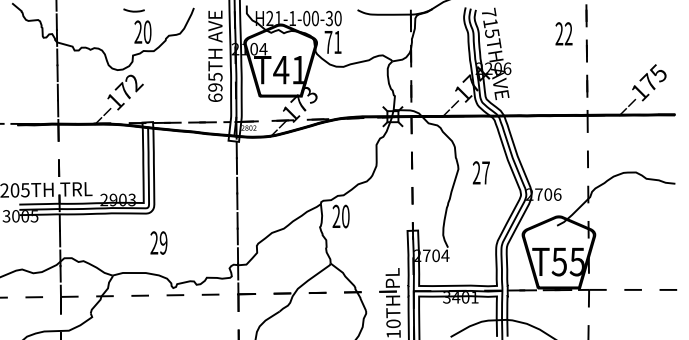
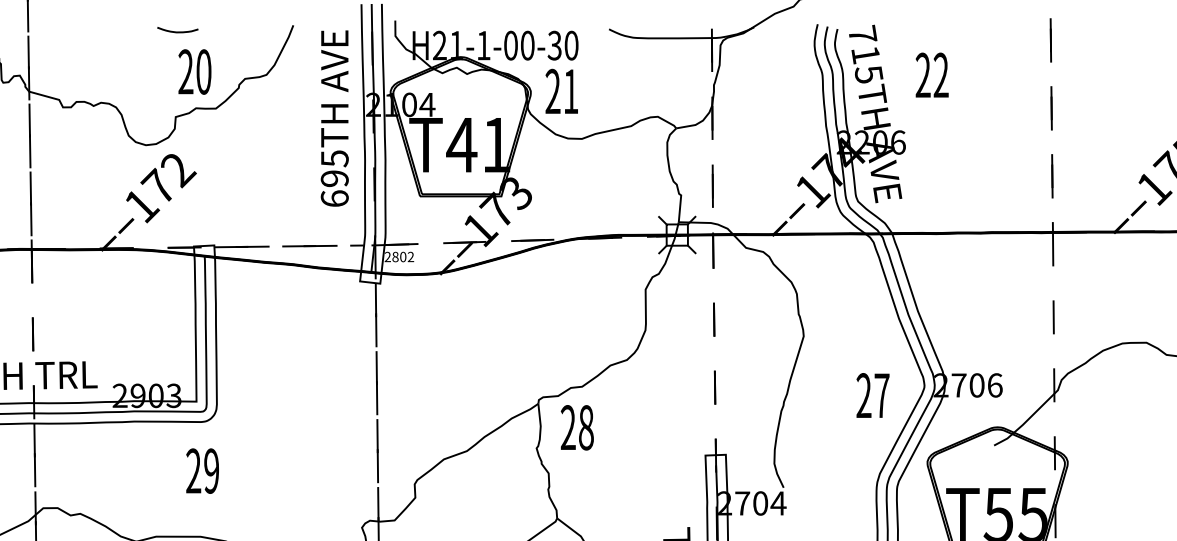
text: (563, 33) -> (931, 74), moved
text: (328, 41) -> (552, 89), 71 -> 21
text: (480, 172) -> (871, 394), moved
text: (345, 216) -> (585, 427), 20 -> 28
text: (158, 242) -> (201, 470), moved

